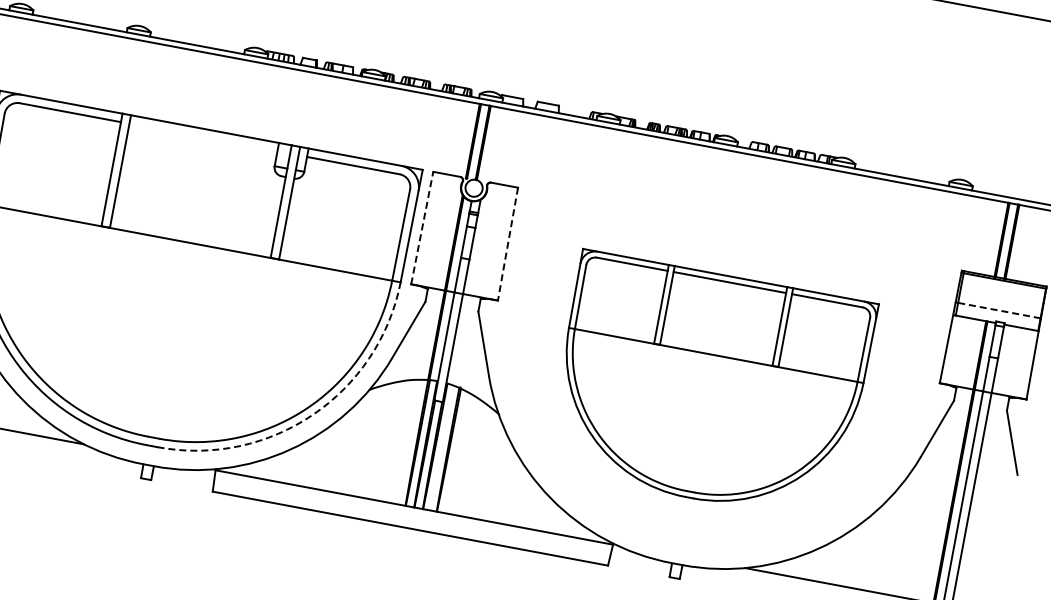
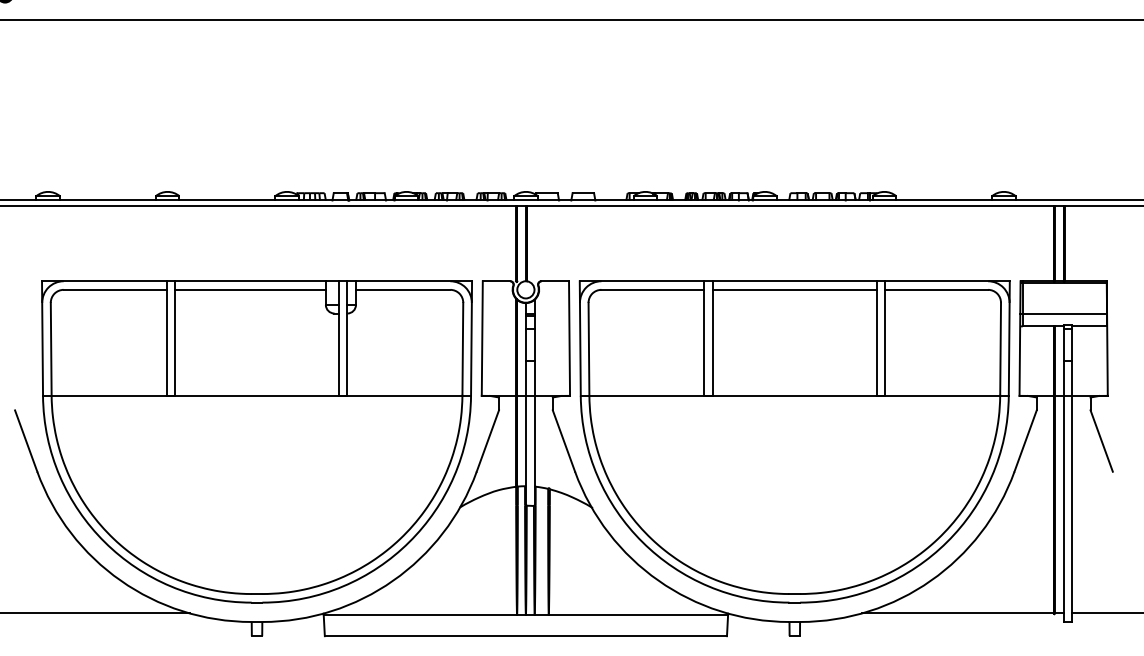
line: (203, 137) -> (250, 289), added
line: (422, 228) -> (482, 338), dashed -> solid
line: (507, 245) -> (569, 339), dashed -> solid
line: (999, 310) -> (1064, 313), dashed -> solid
part: (710, 386) -> (794, 441), size x1.43
arc: (313, 415) -> (409, 542), dashed -> solid

